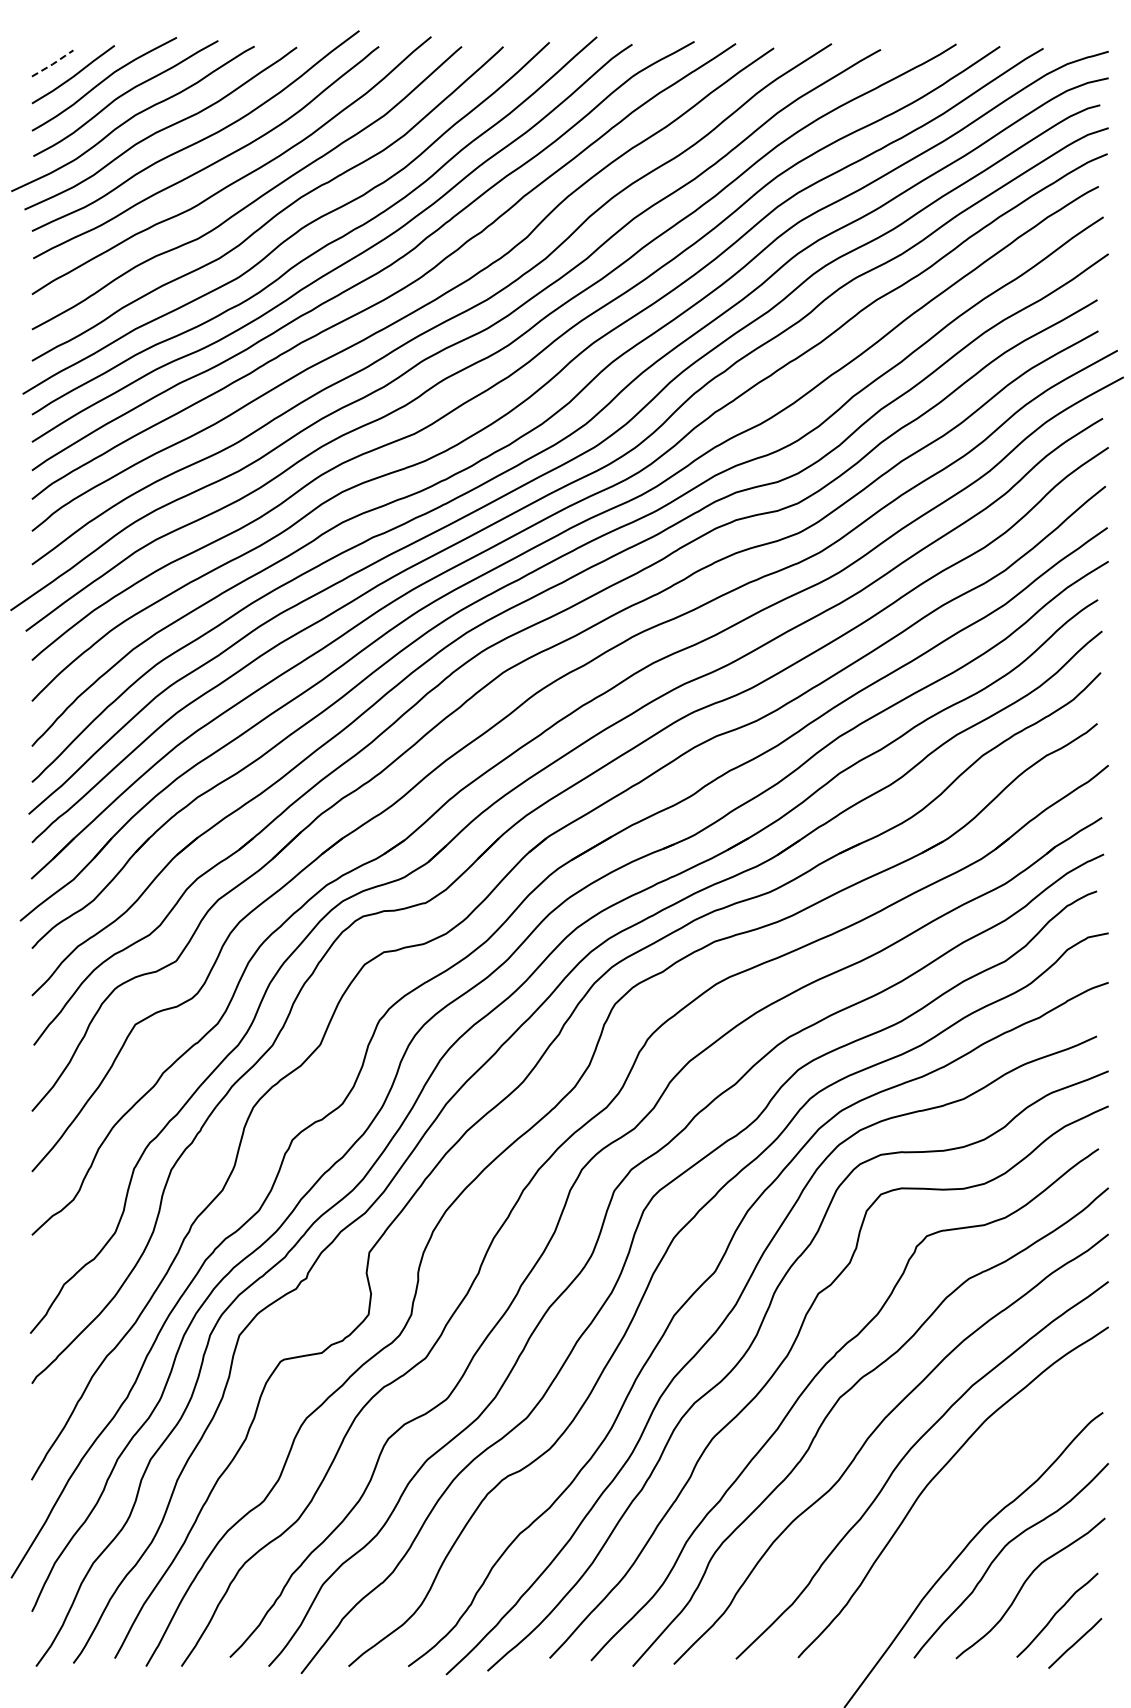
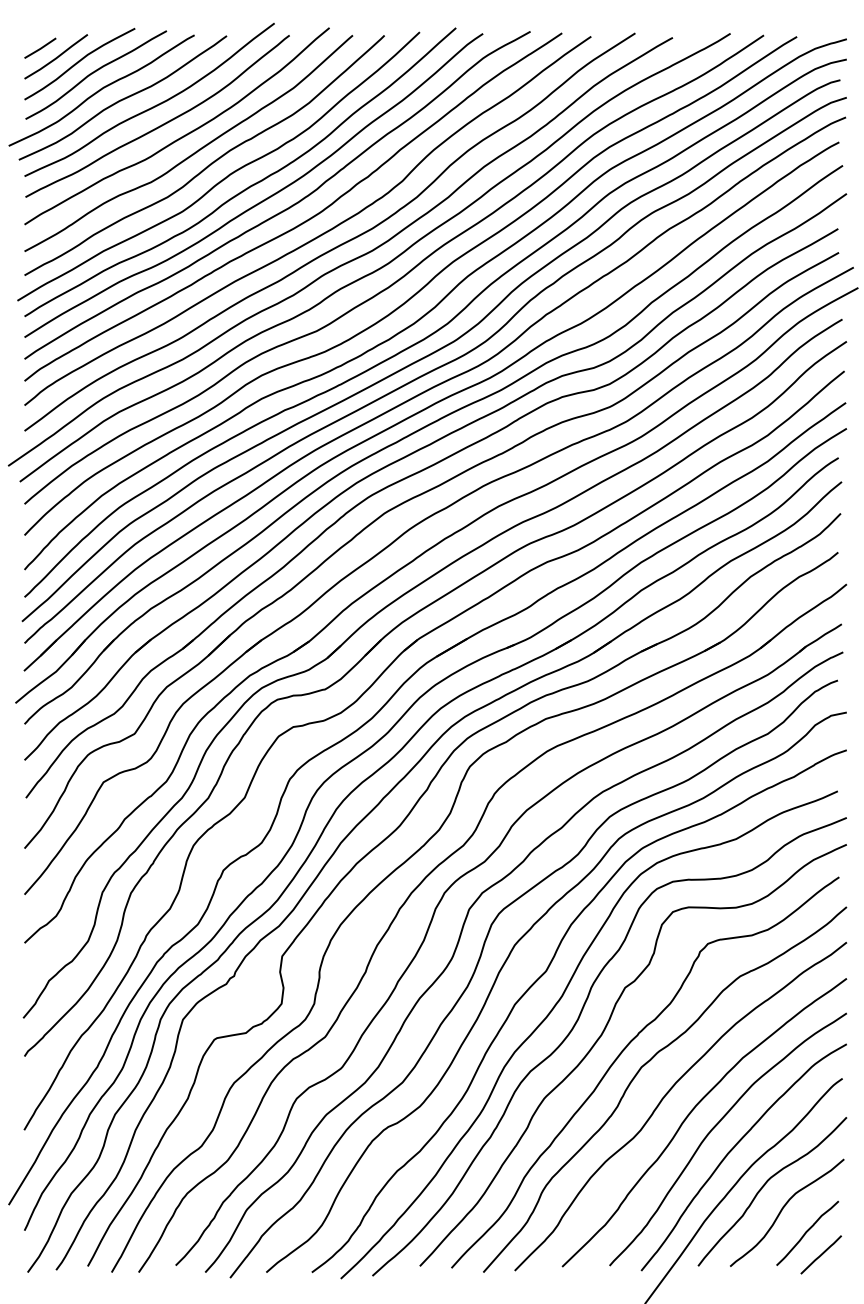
line: (52, 64) -> (40, 49), dashed -> solid
curve: (961, 1503) -> (734, 1148), added

